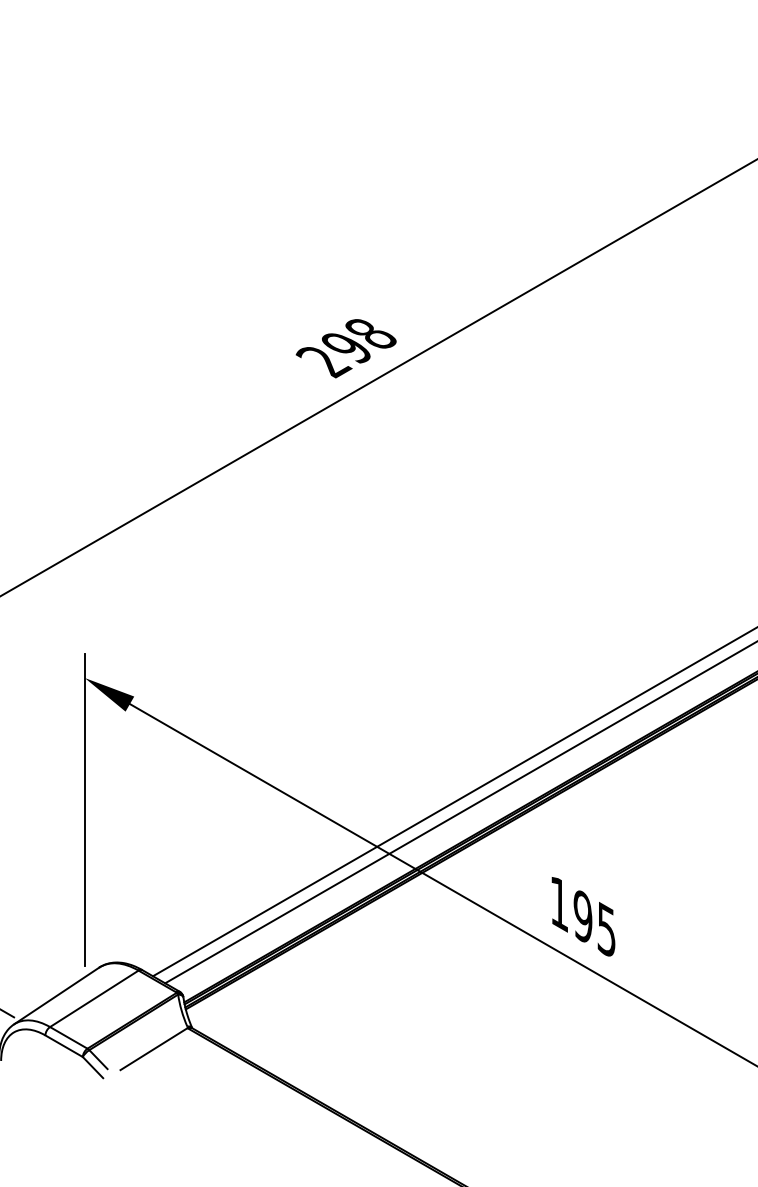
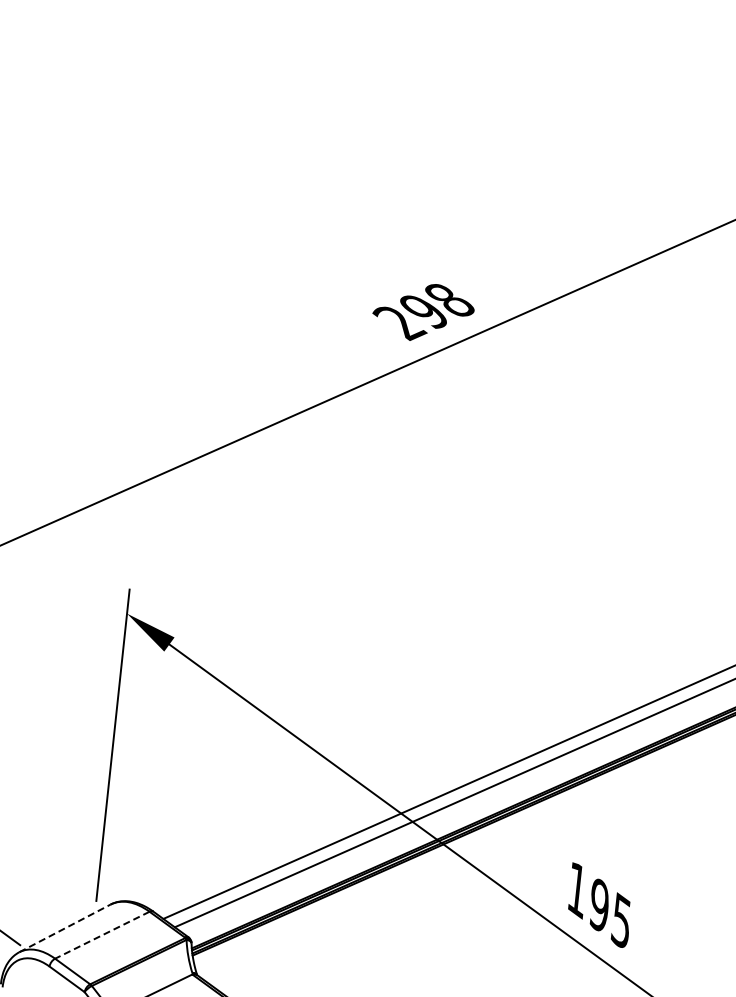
line: (57, 995) -> (65, 927), solid -> dashed
line: (93, 999) -> (101, 935), solid -> dashed

